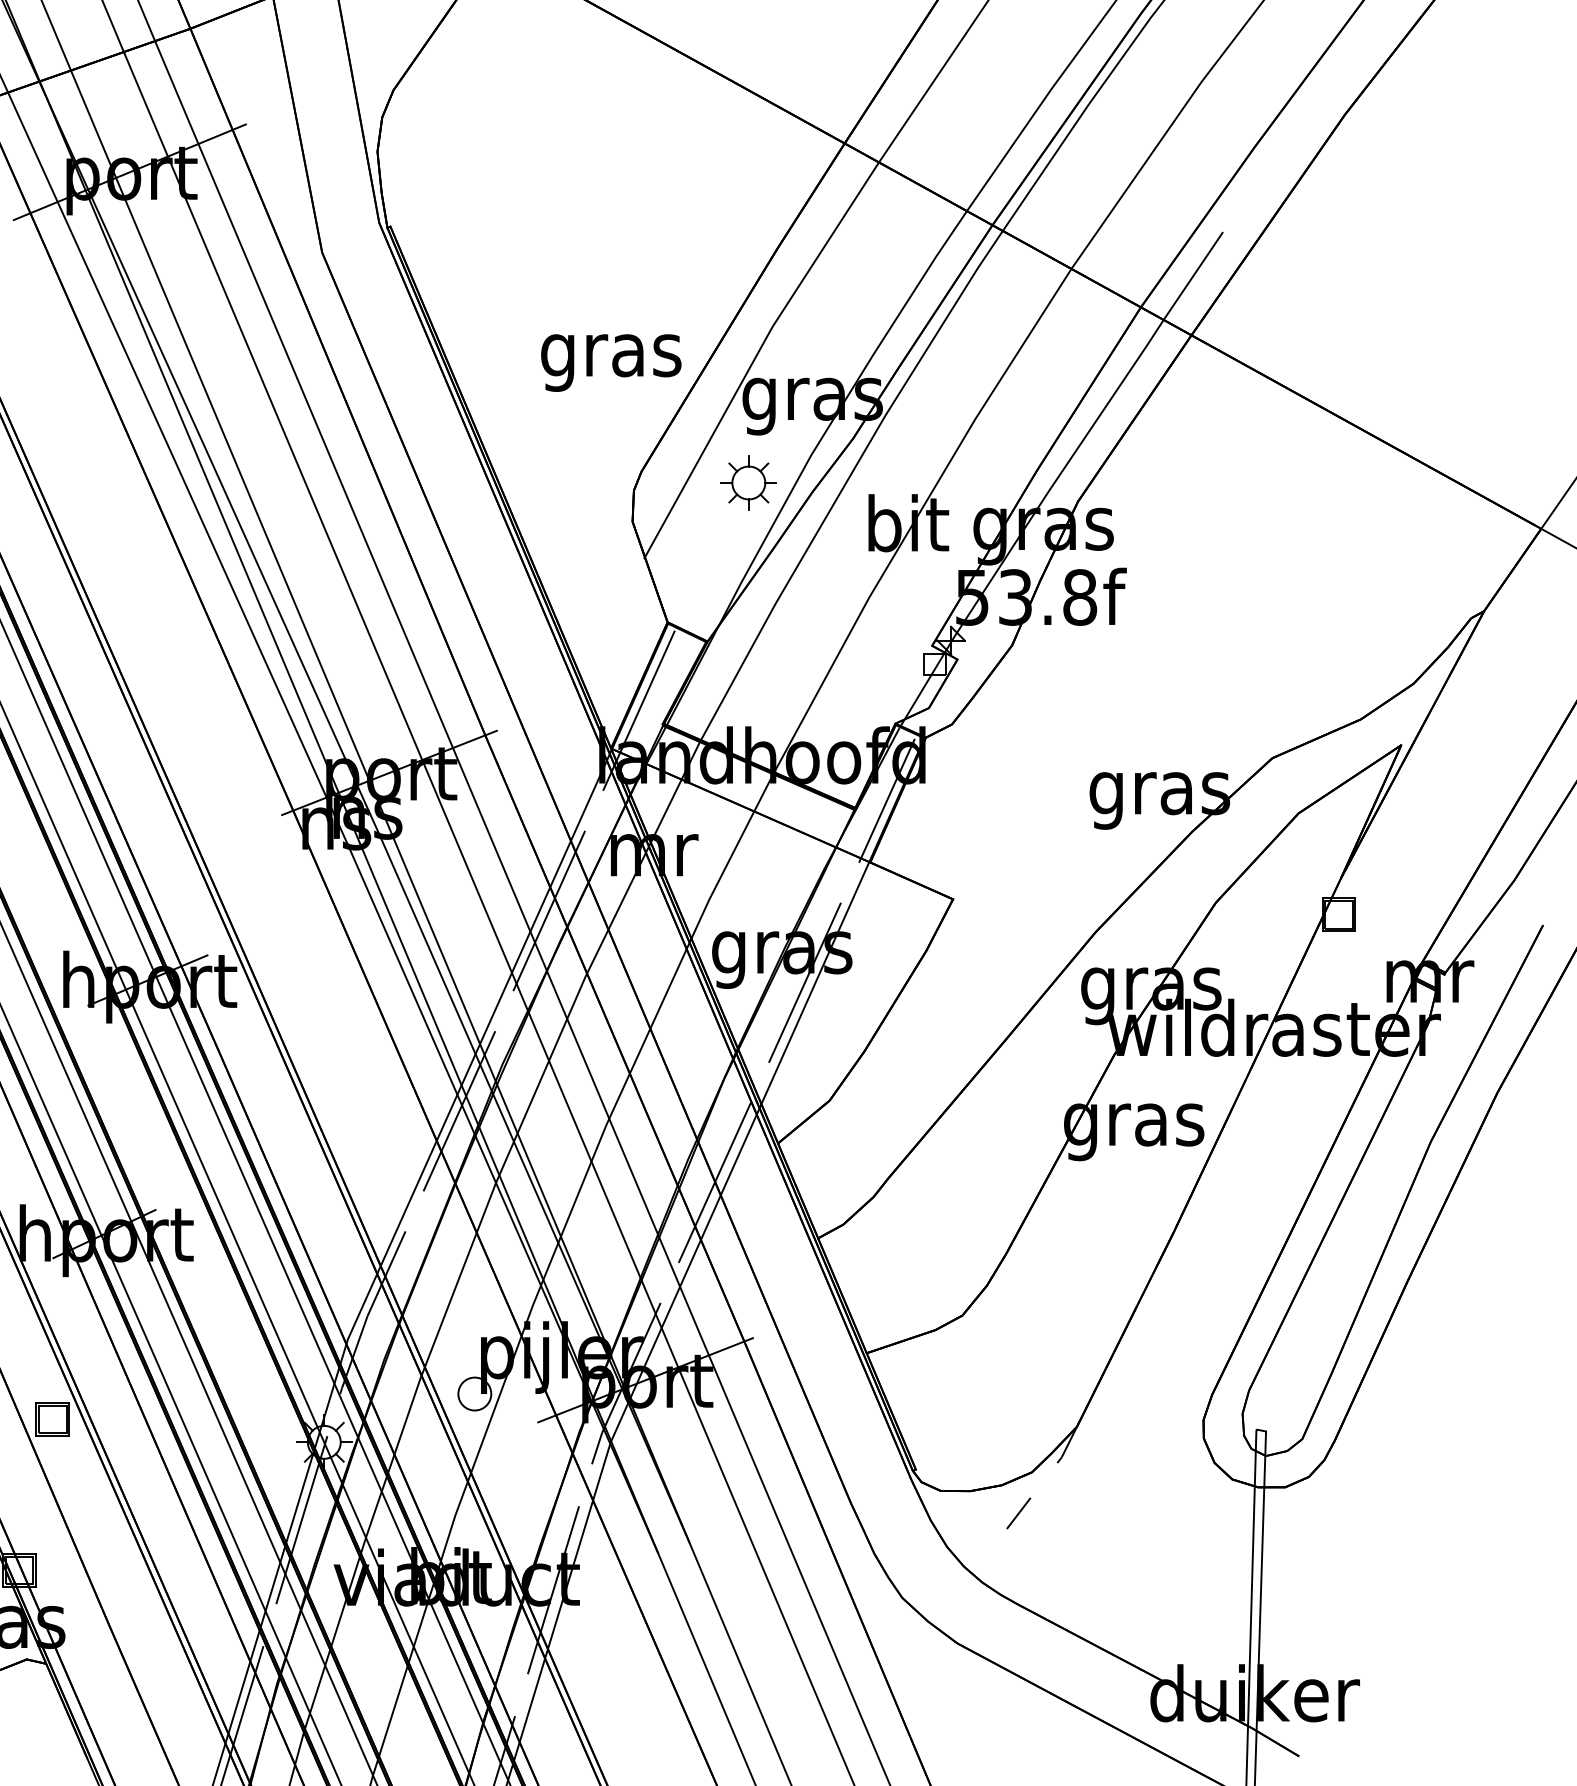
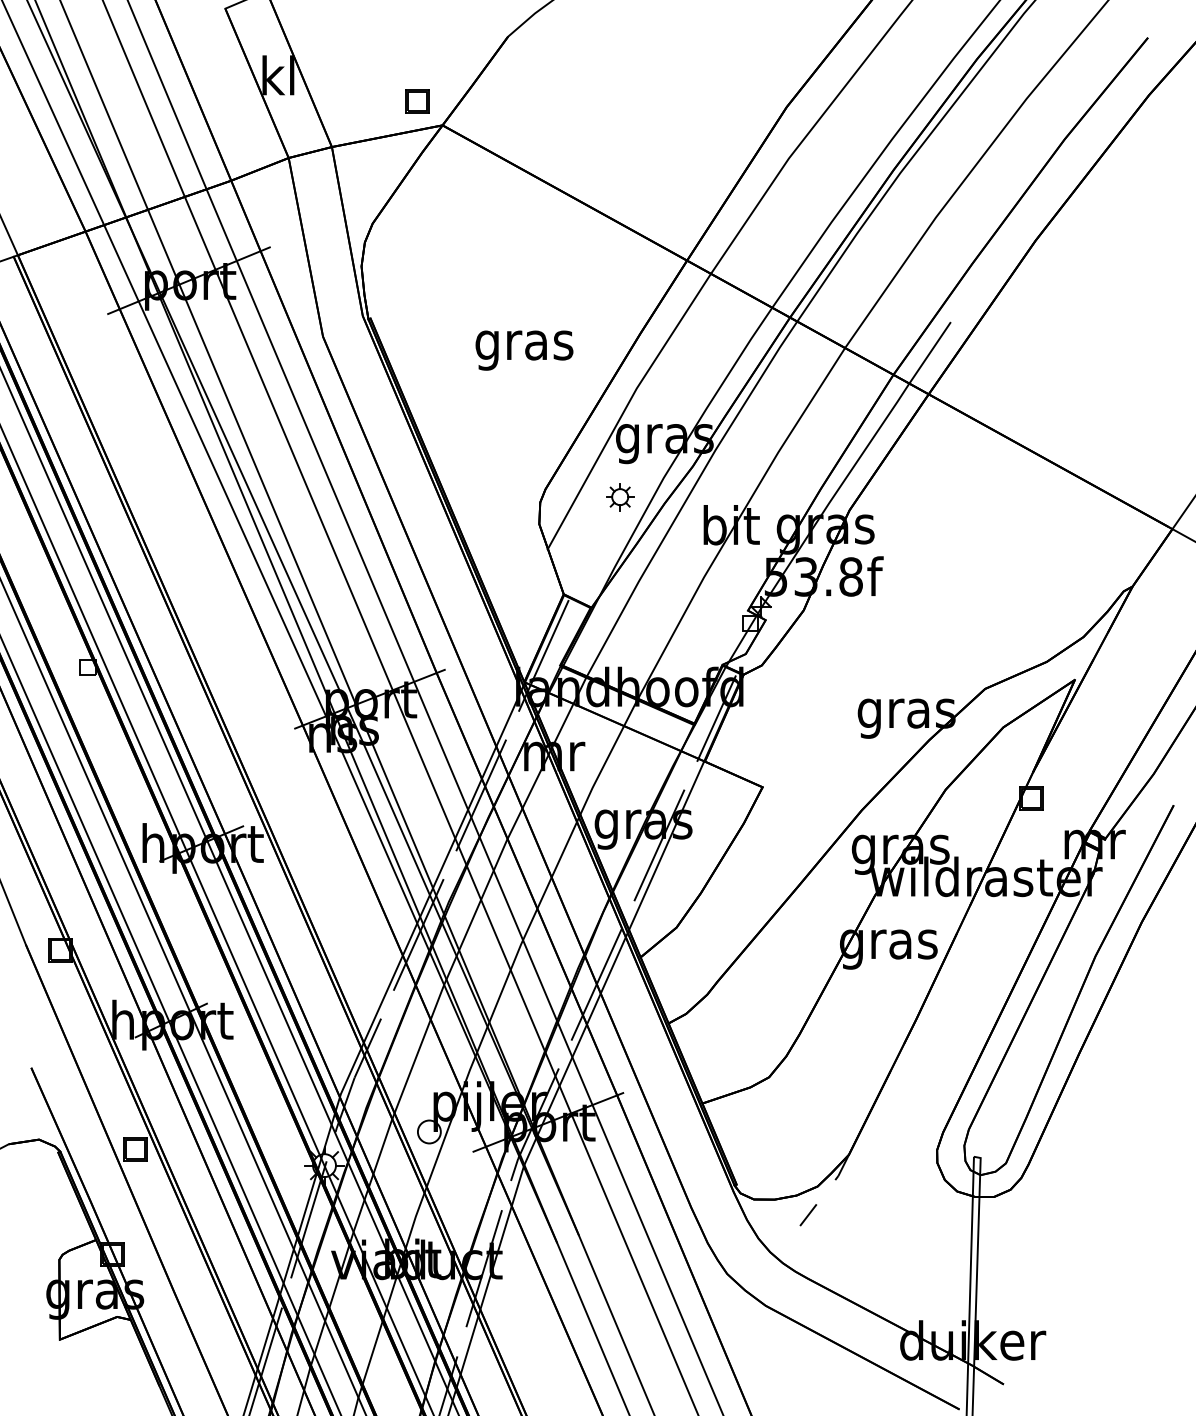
text: (611, 362) -> (524, 350), moved
part: (747, 481) -> (619, 496), size x0.7

